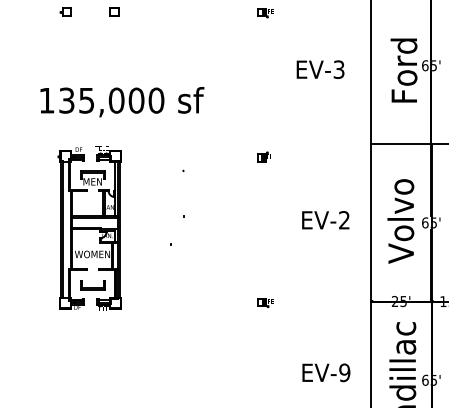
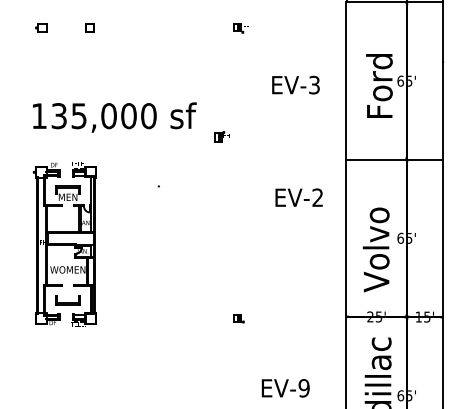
text: (122, 102) -> (114, 117), moved
part: (265, 157) -> (221, 136), moved
text: (325, 220) -> (298, 197), moved
text: (400, 221) -> (375, 249), moved
text: (326, 373) -> (285, 388), moved

